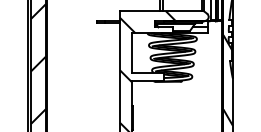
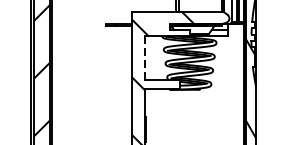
line: (131, 52) -> (144, 57), solid -> dashed

